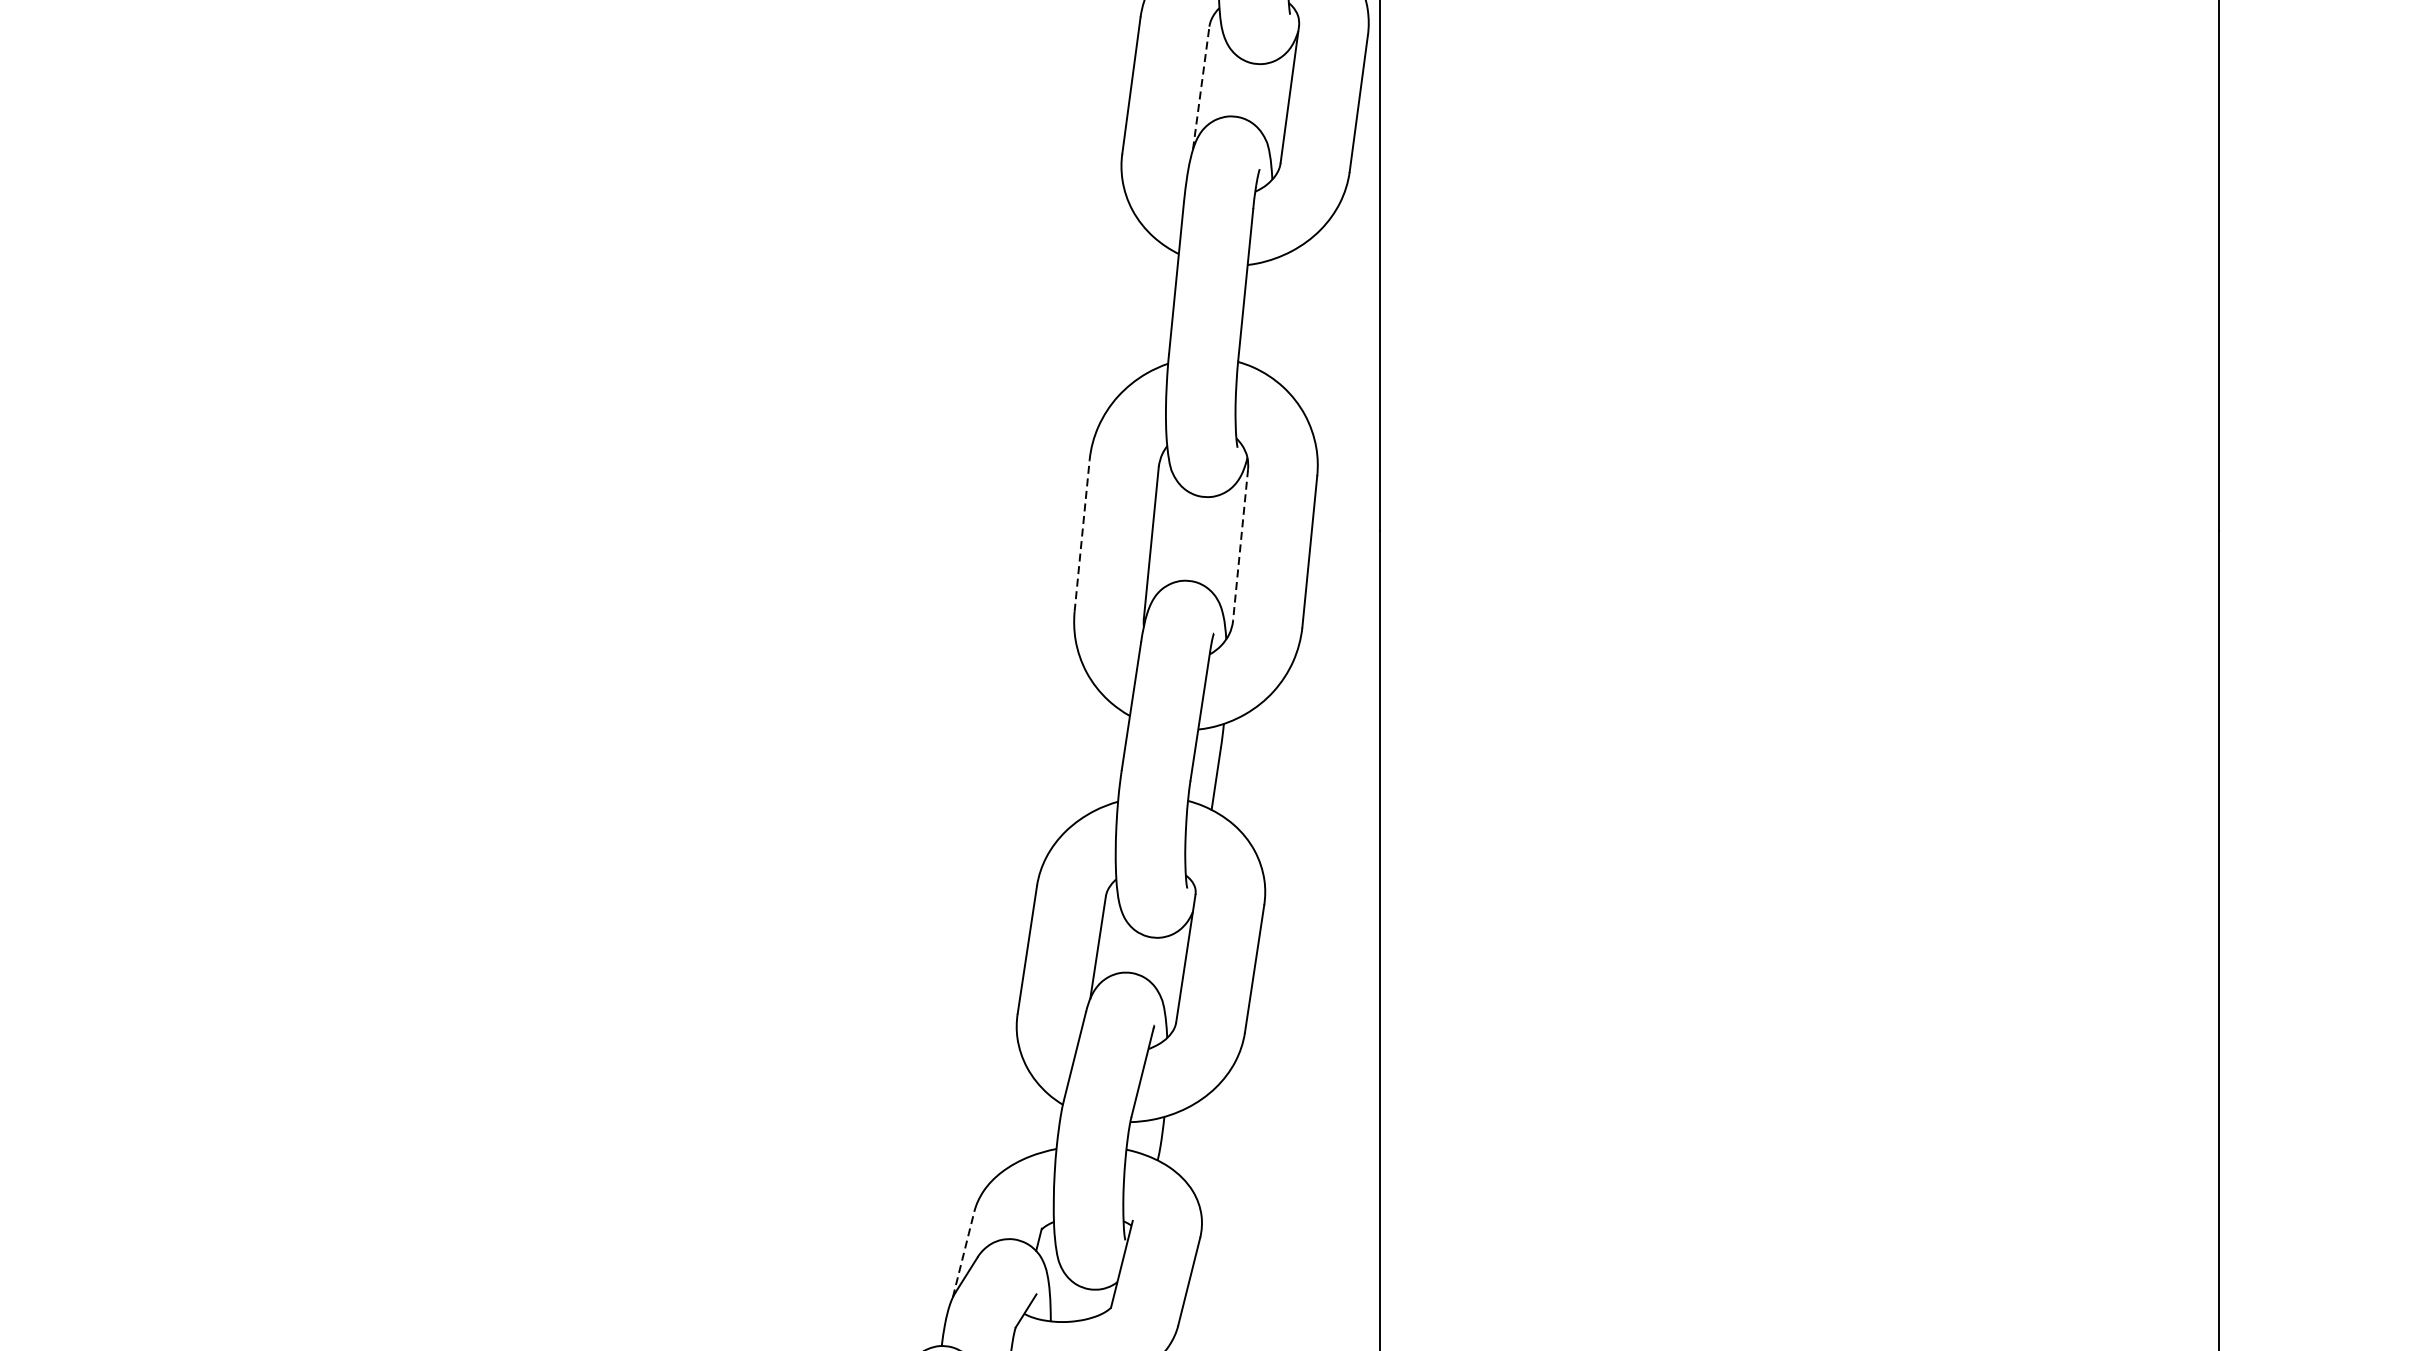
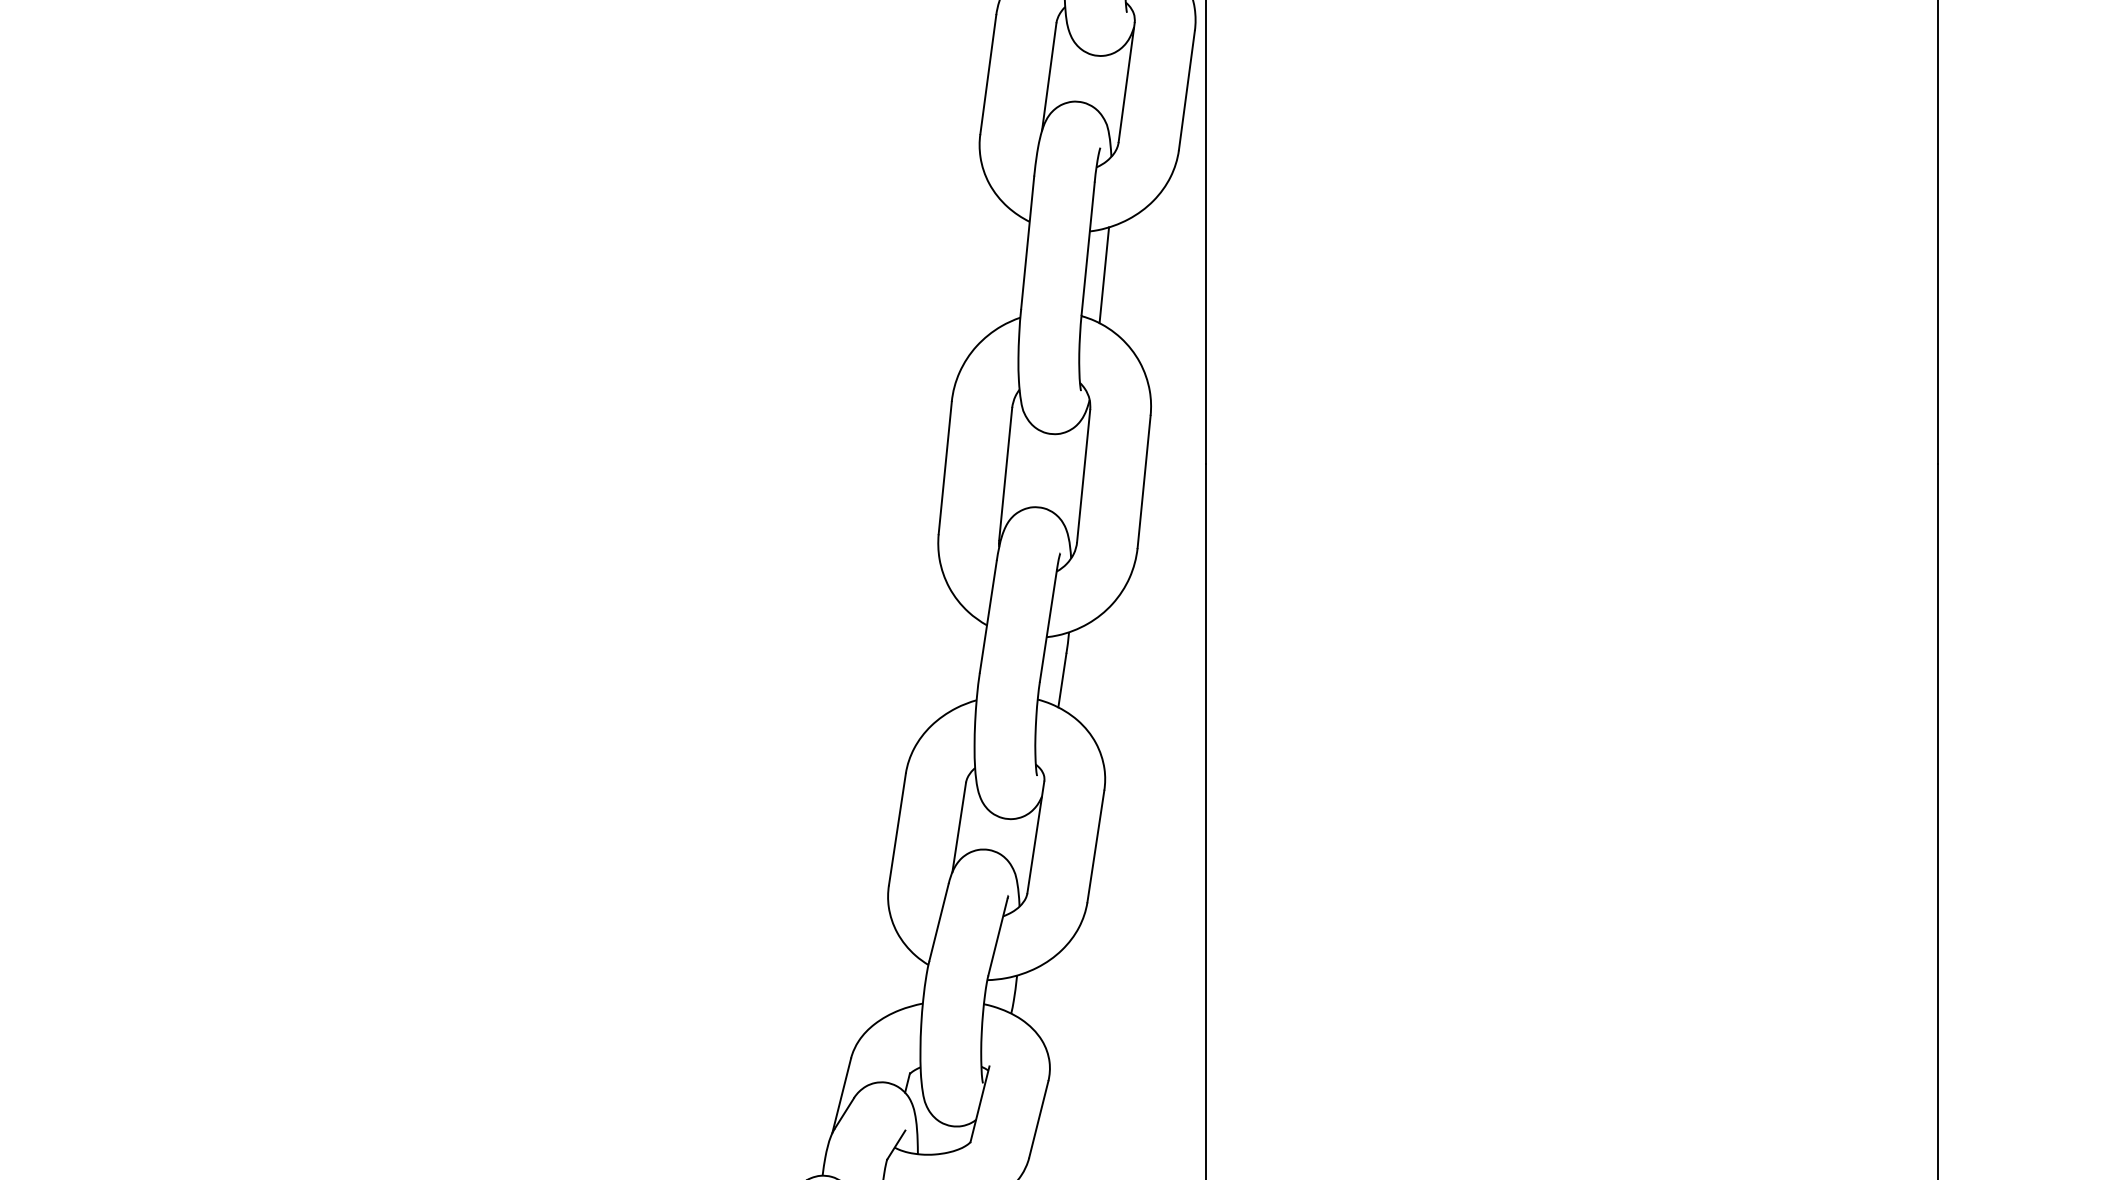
line: (1201, 87) -> (1049, 76), dashed -> solid
line: (1264, 315) -> (1104, 275), added
line: (1082, 535) -> (945, 467), dashed -> solid
line: (1240, 545) -> (1083, 476), dashed -> solid
line: (963, 1254) -> (841, 1095), dashed -> solid

